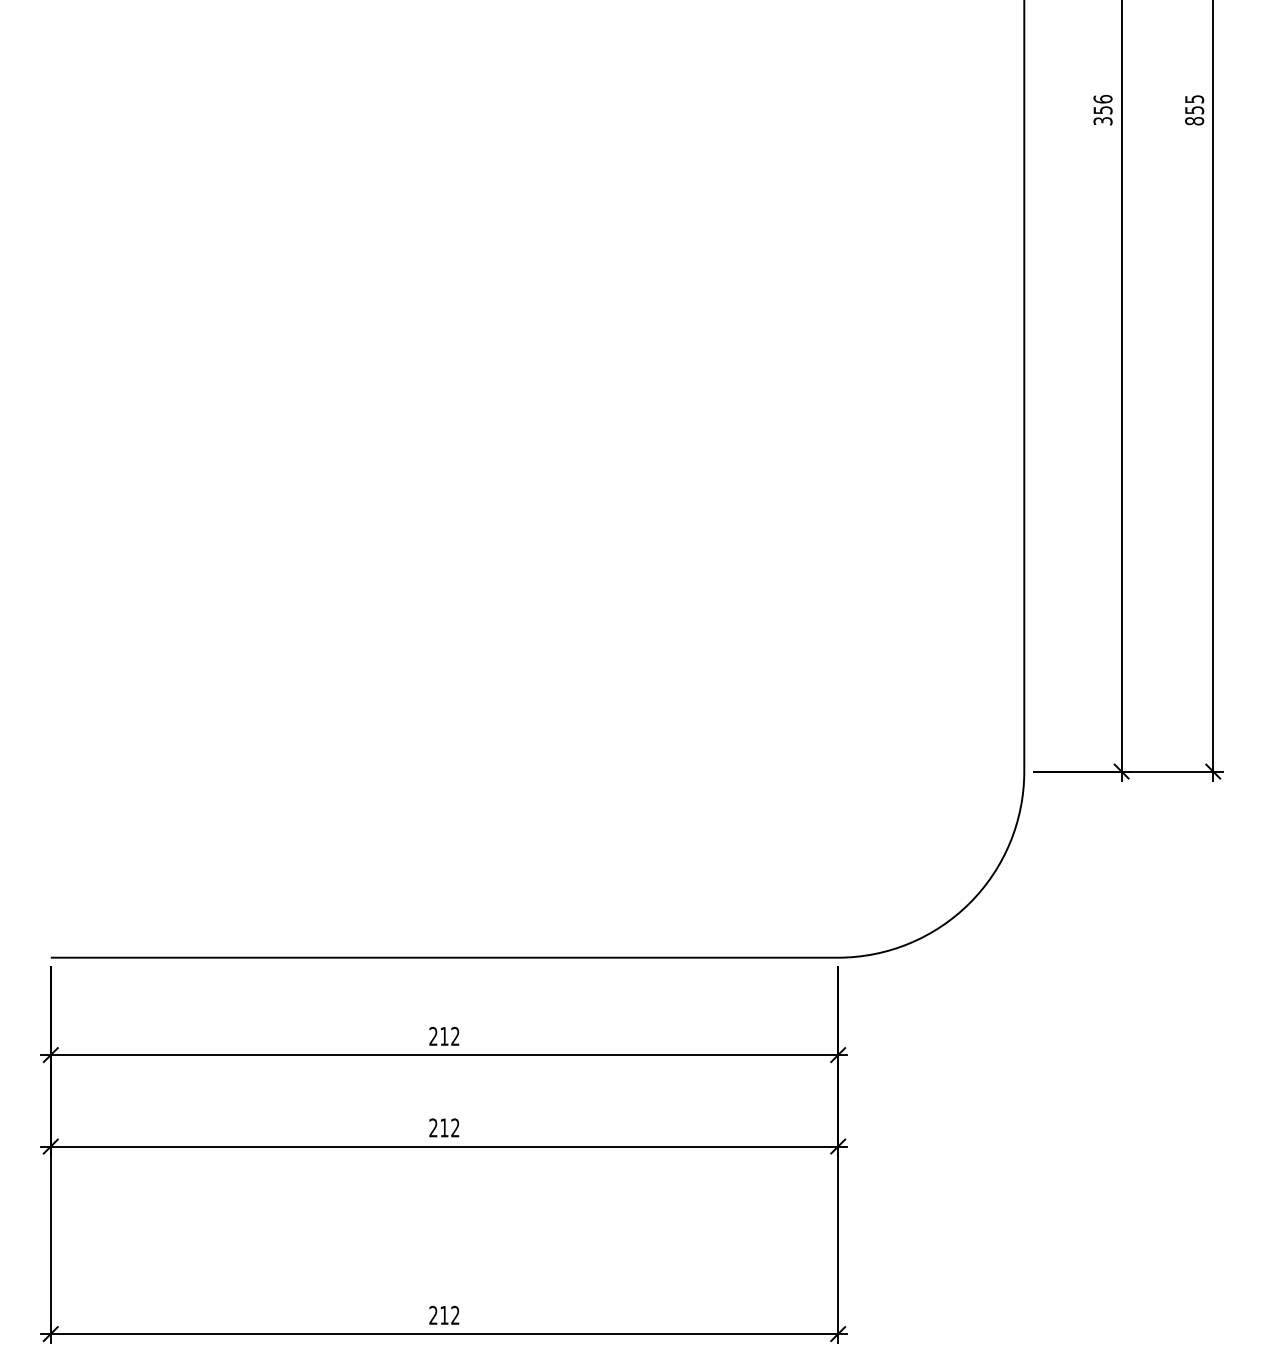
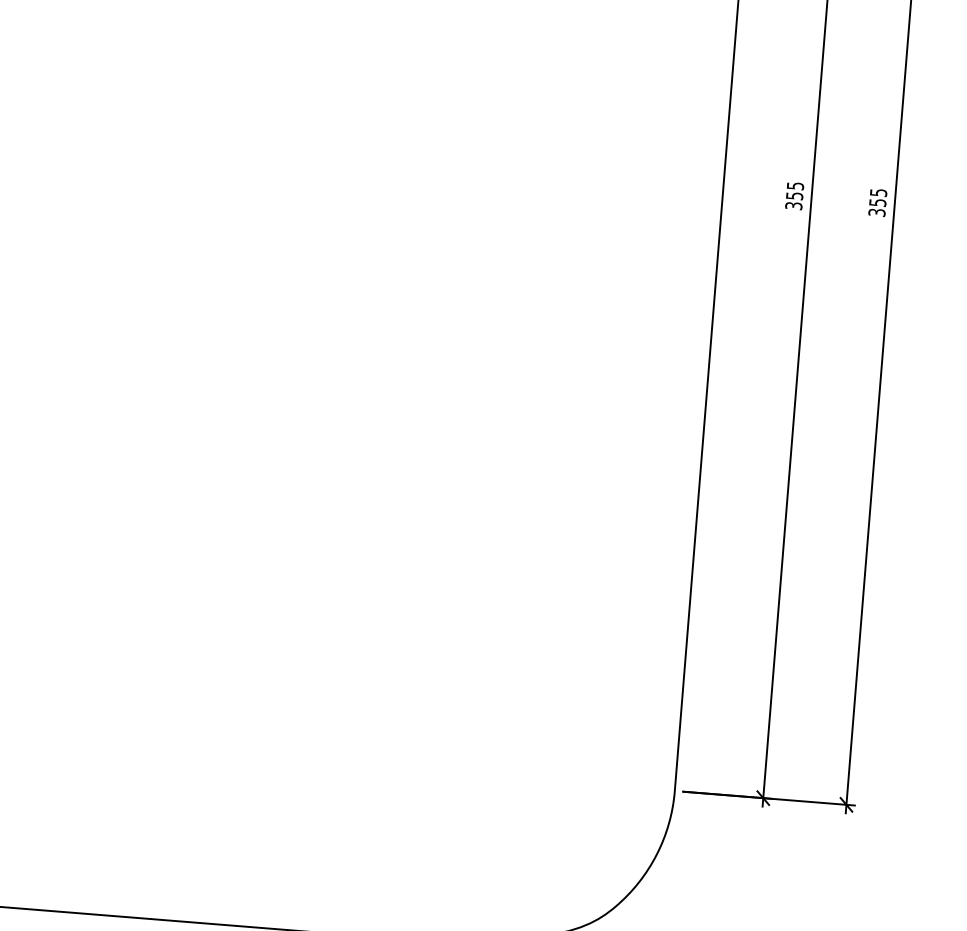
text: (1102, 98) -> (795, 185), 356 -> 355
text: (1194, 121) -> (876, 212), 855 -> 355

